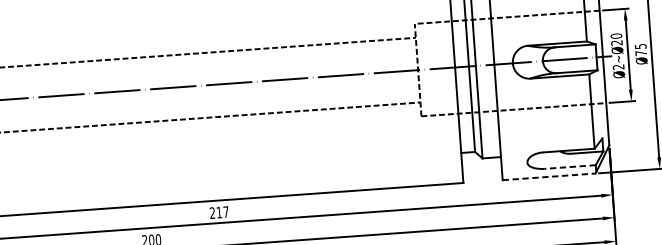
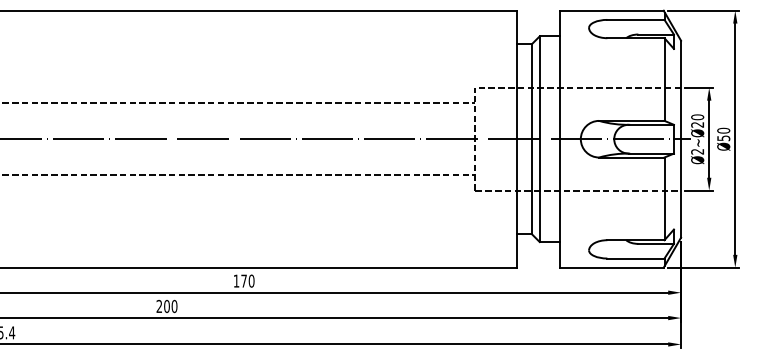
text: (640, 49) -> (723, 134), Ø75 -> Ø50
line: (569, 167) -> (635, 258), dashed -> solid
line: (549, 176) -> (612, 267), dashed -> solid
text: (218, 212) -> (243, 280), 217 -> 170

